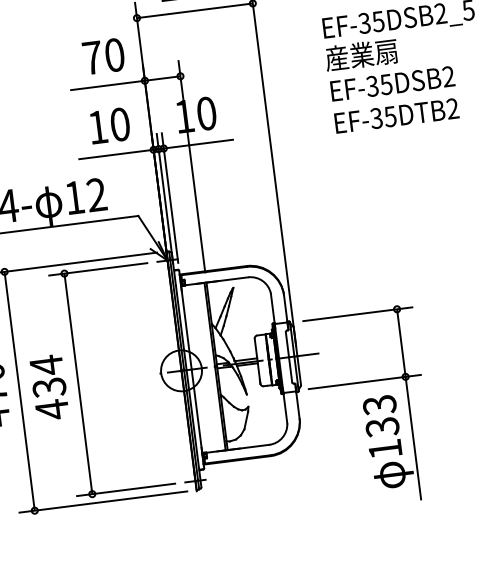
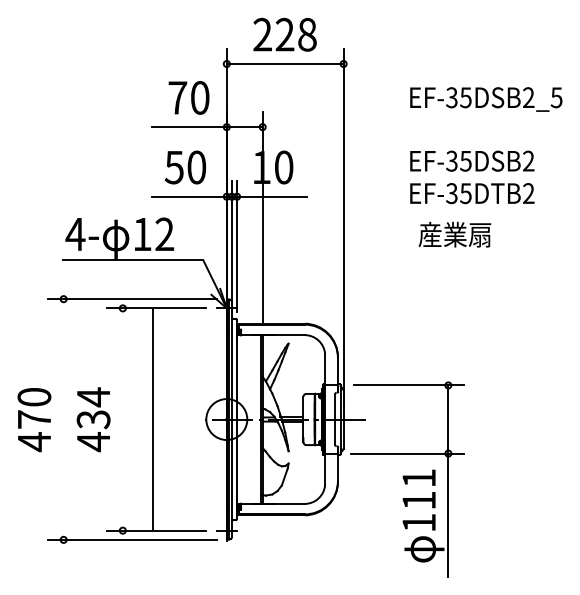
text: (361, 54) -> (454, 234), moved
text: (97, 127) -> (173, 167), 10 -> 50
line: (78, 383) -> (152, 419), moved
line: (19, 391) -> (63, 419), removed
text: (381, 416) -> (419, 489), 133 -> 111

